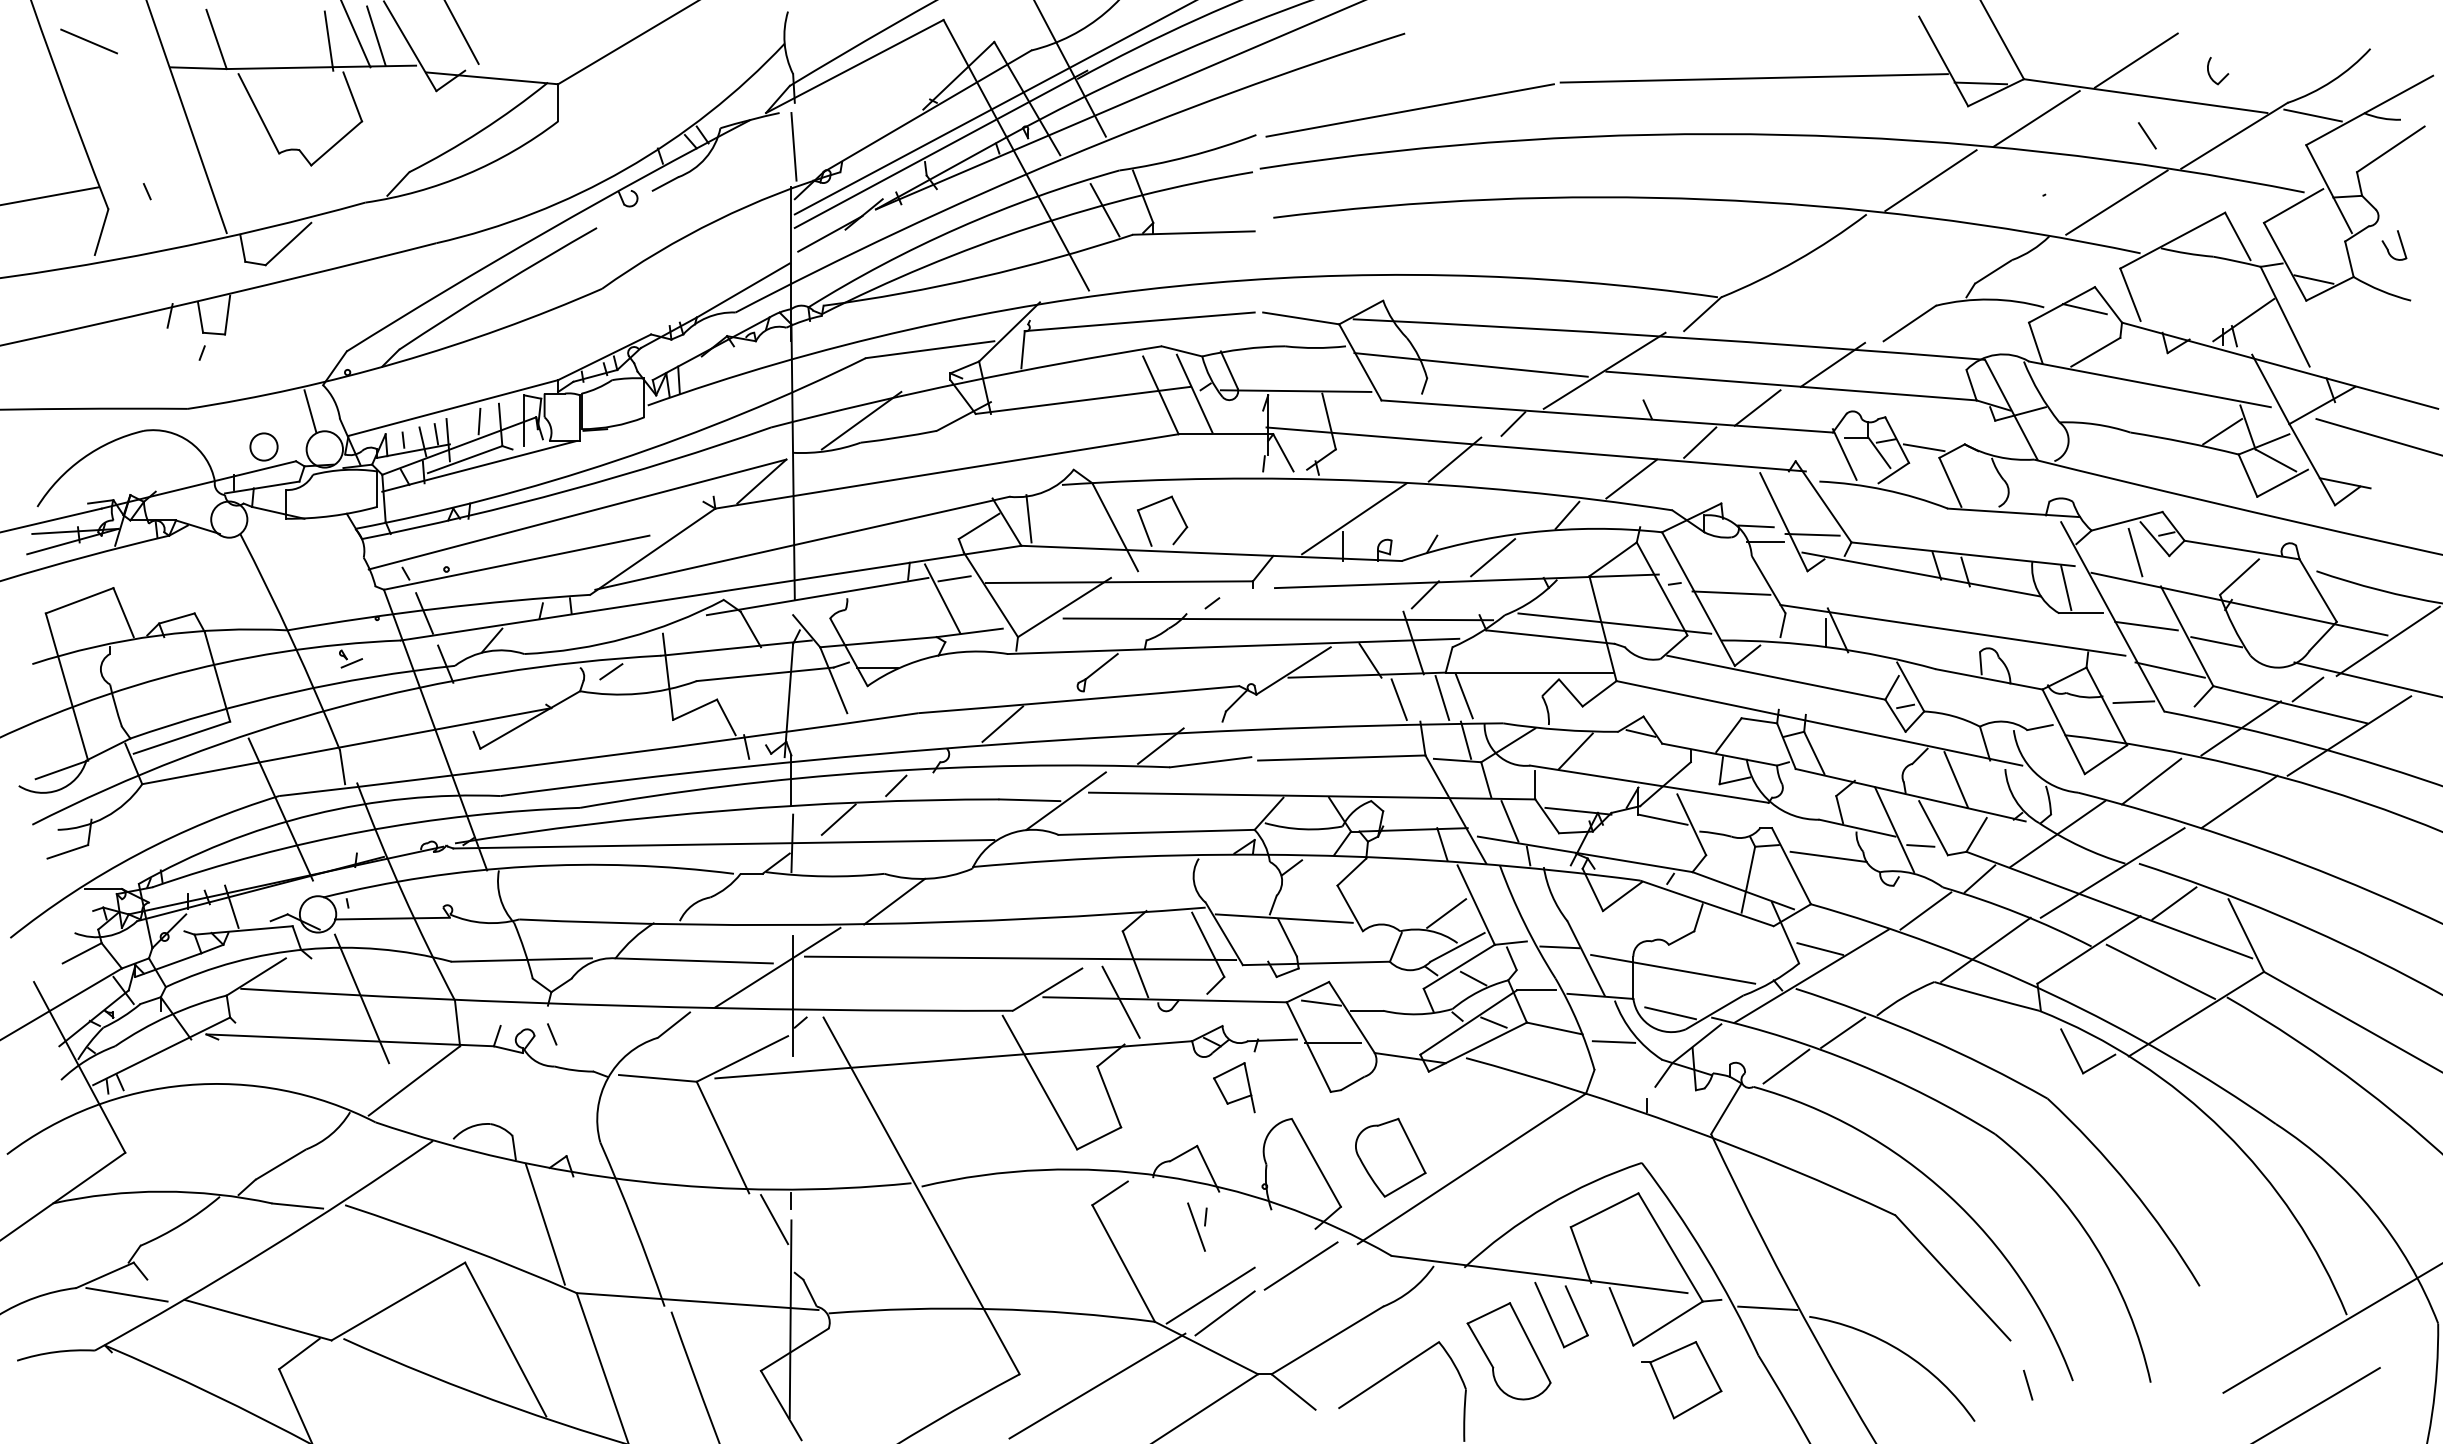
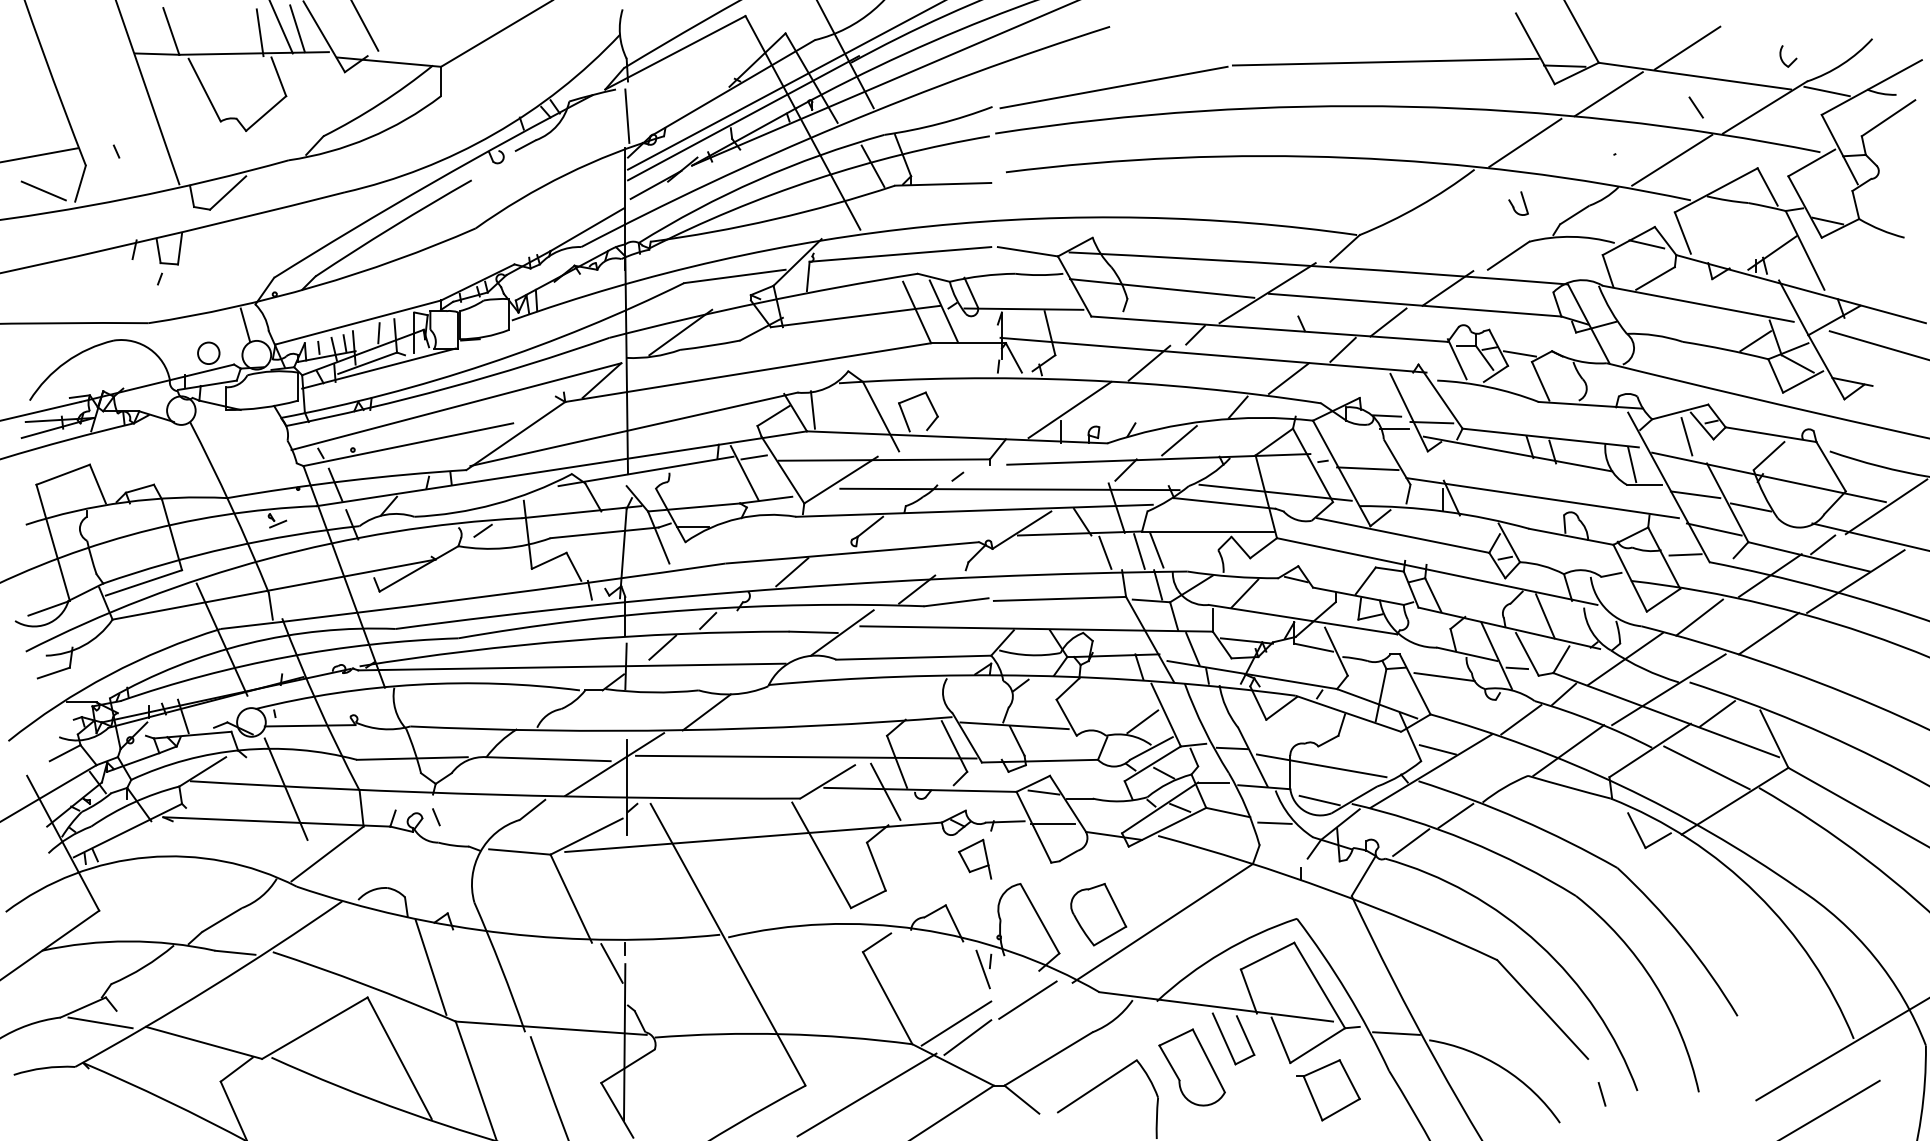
line: (88, 41) -> (43, 191), moved
part: (2224, 76) -> (1793, 60), moved
part: (2400, 243) -> (1523, 202), moved
part: (1197, 1226) -> (983, 968), moved

